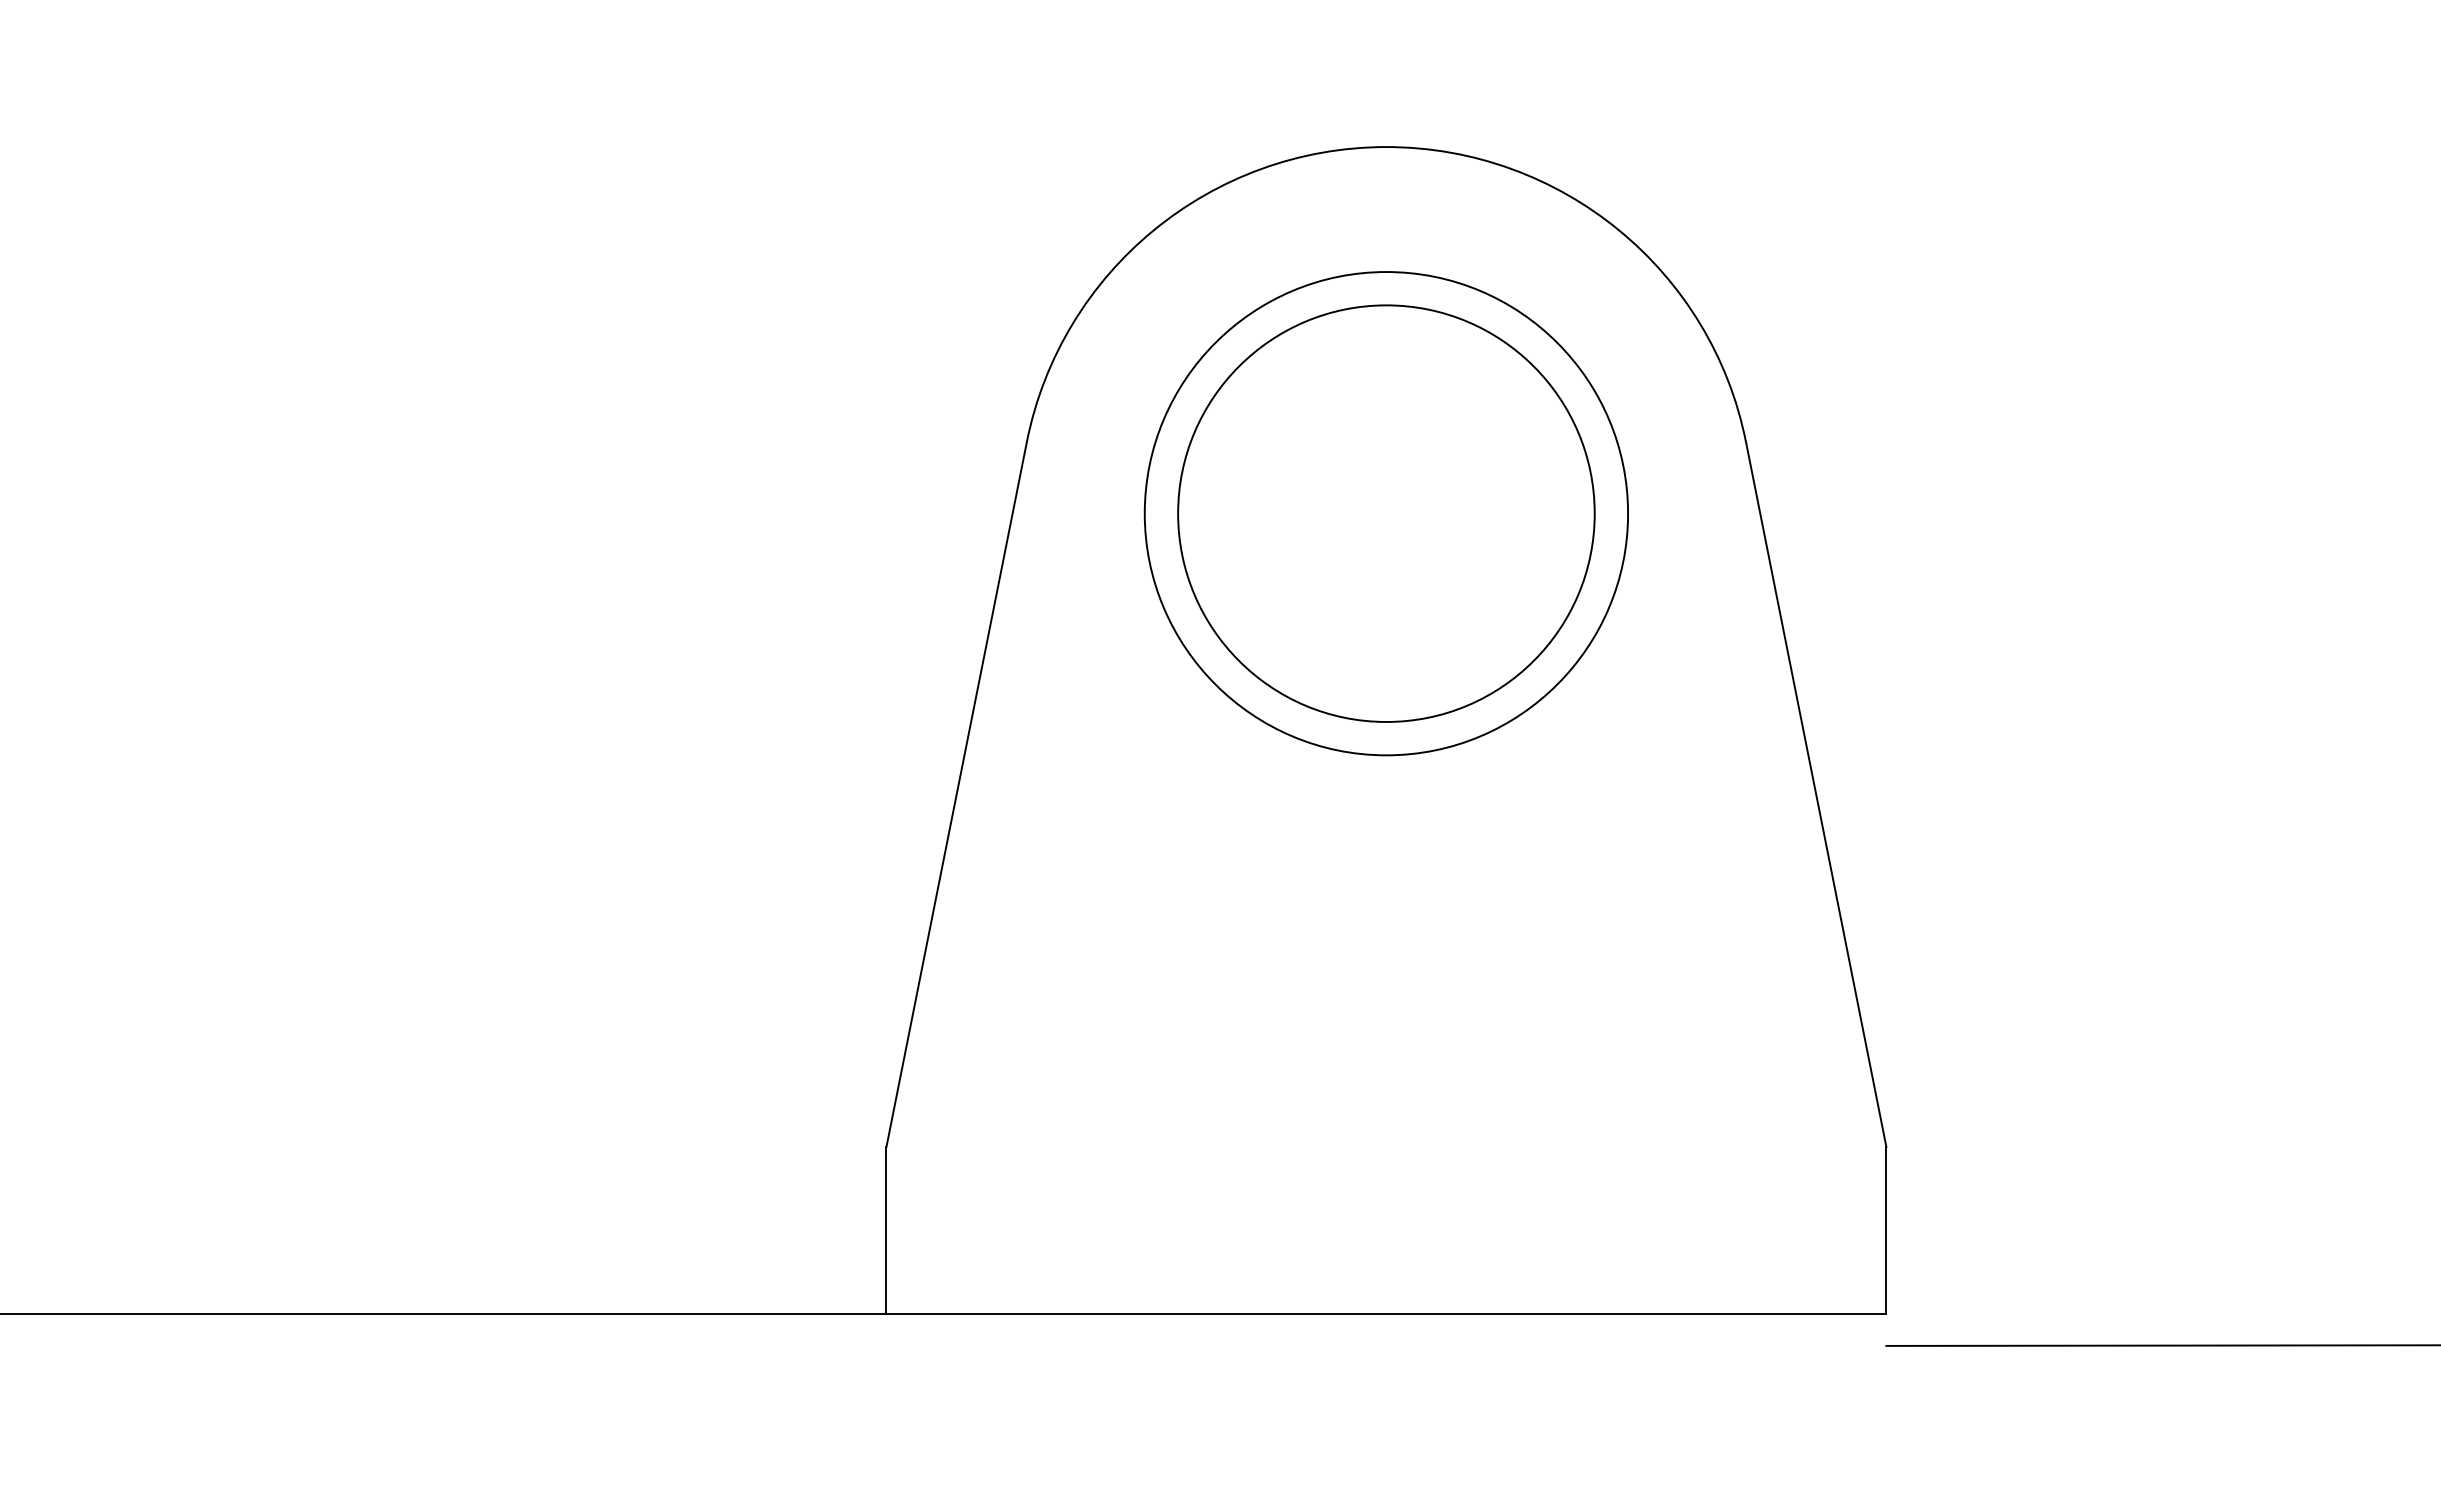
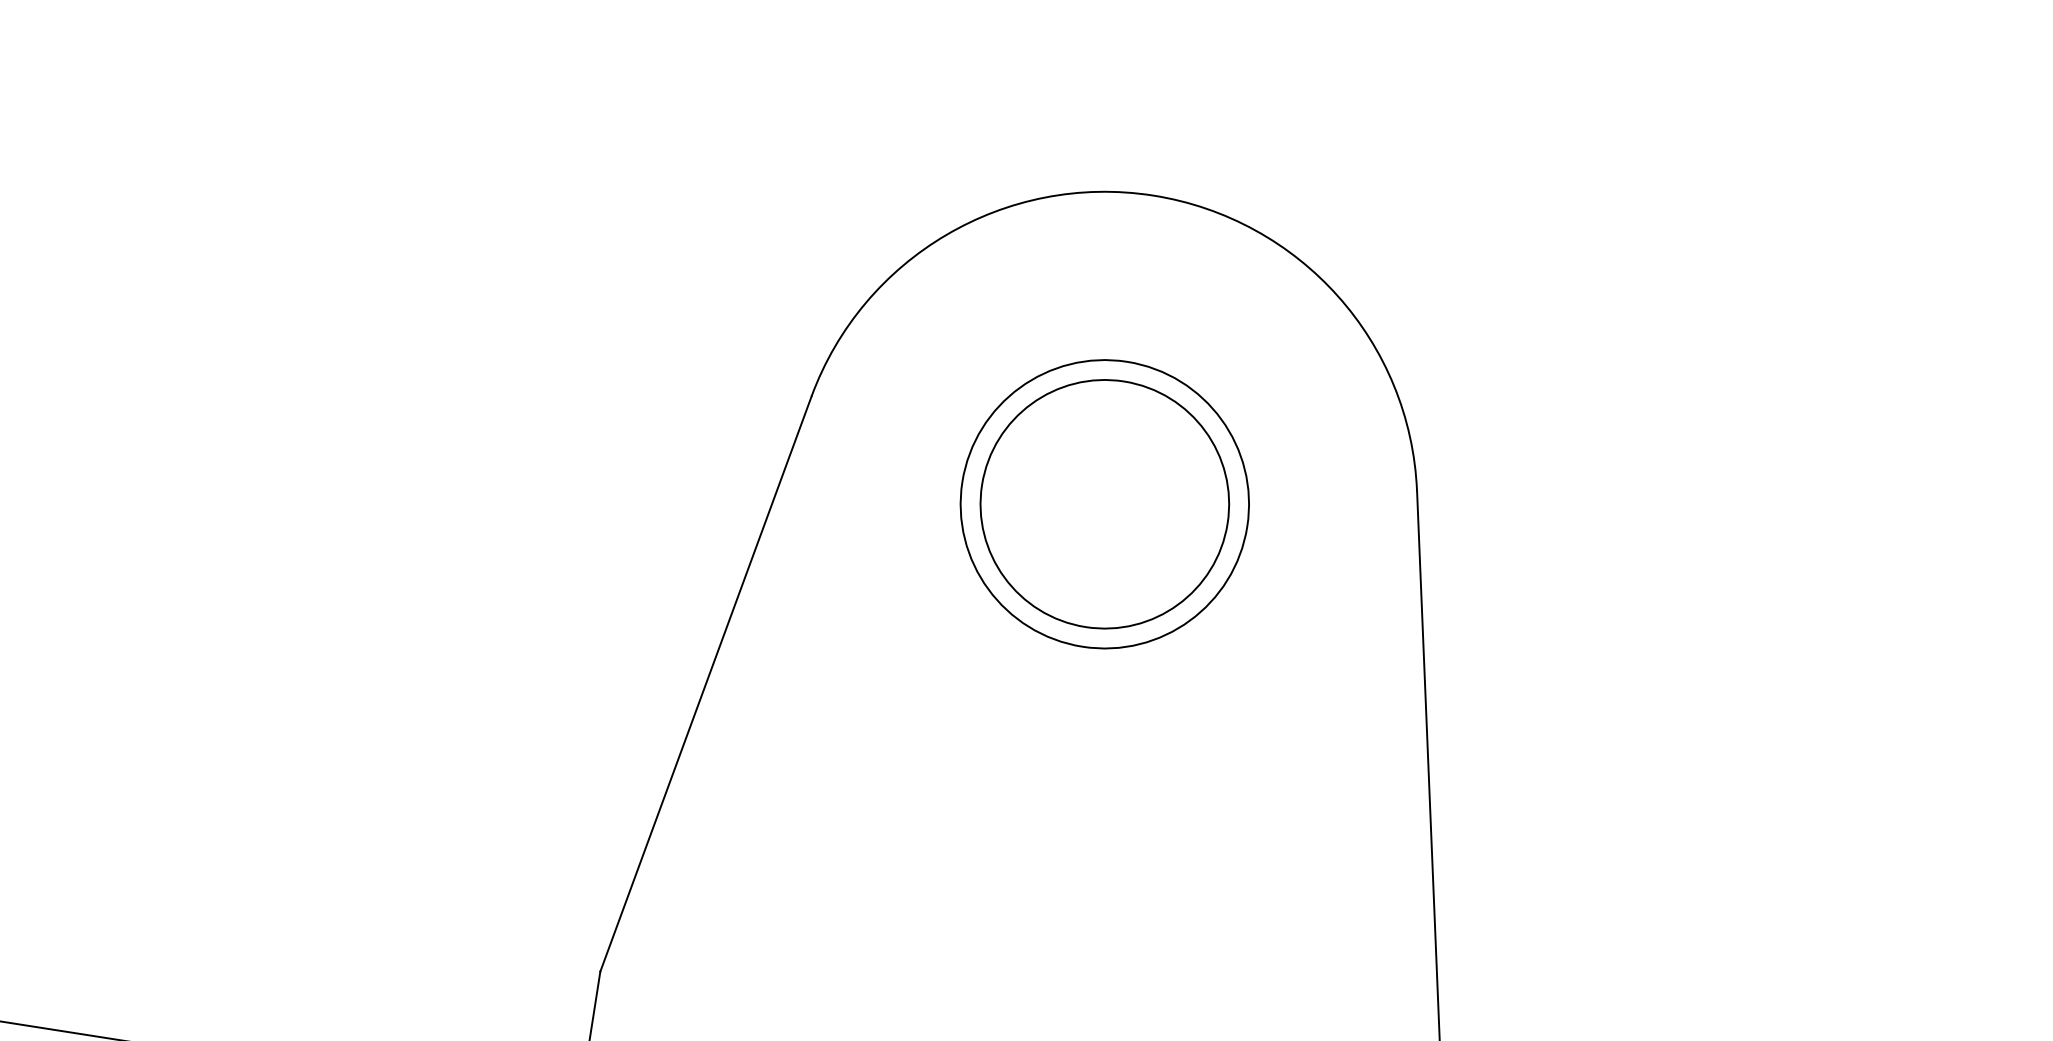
circle: (1386, 513) -> (1104, 504), size x0.7
circle: (1386, 513) -> (1104, 504), size x0.7

